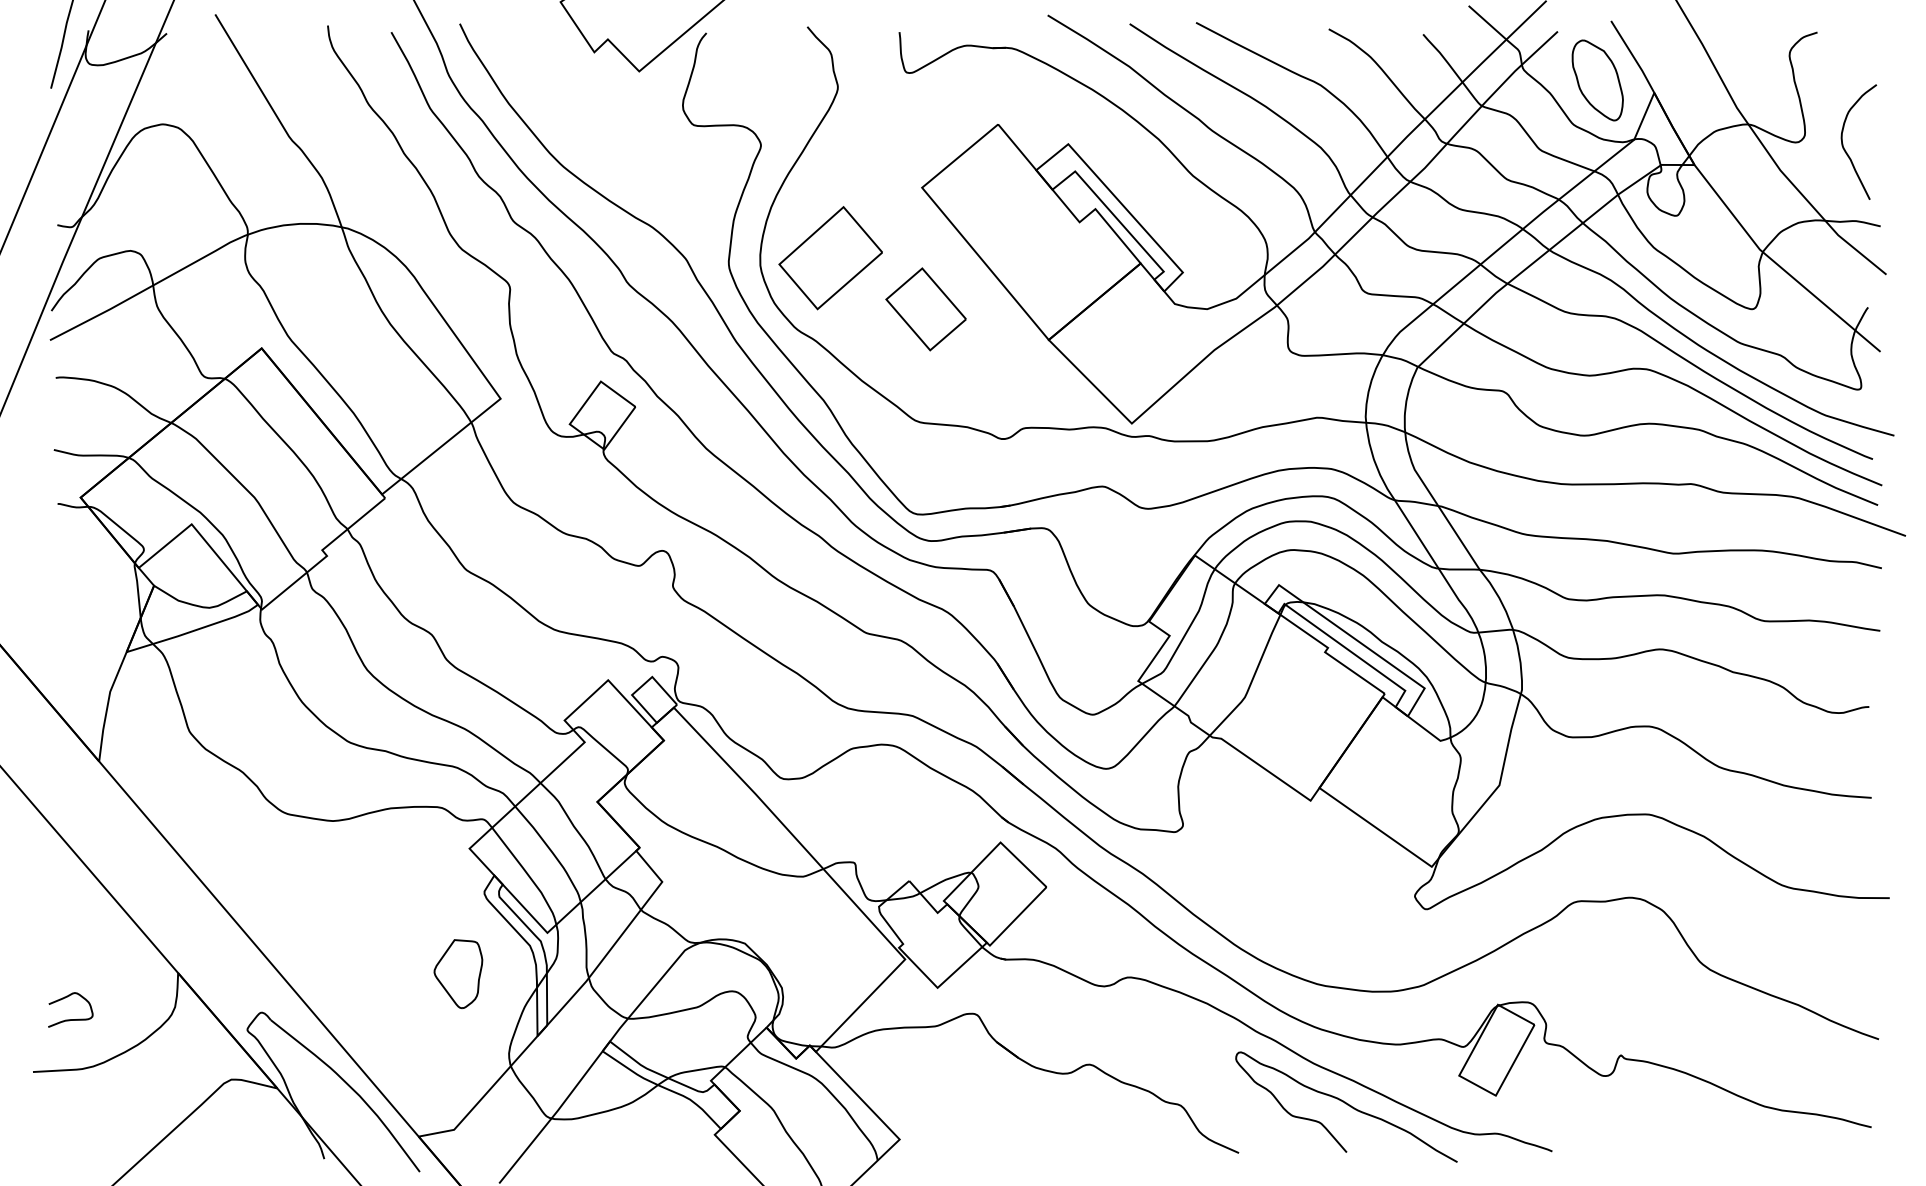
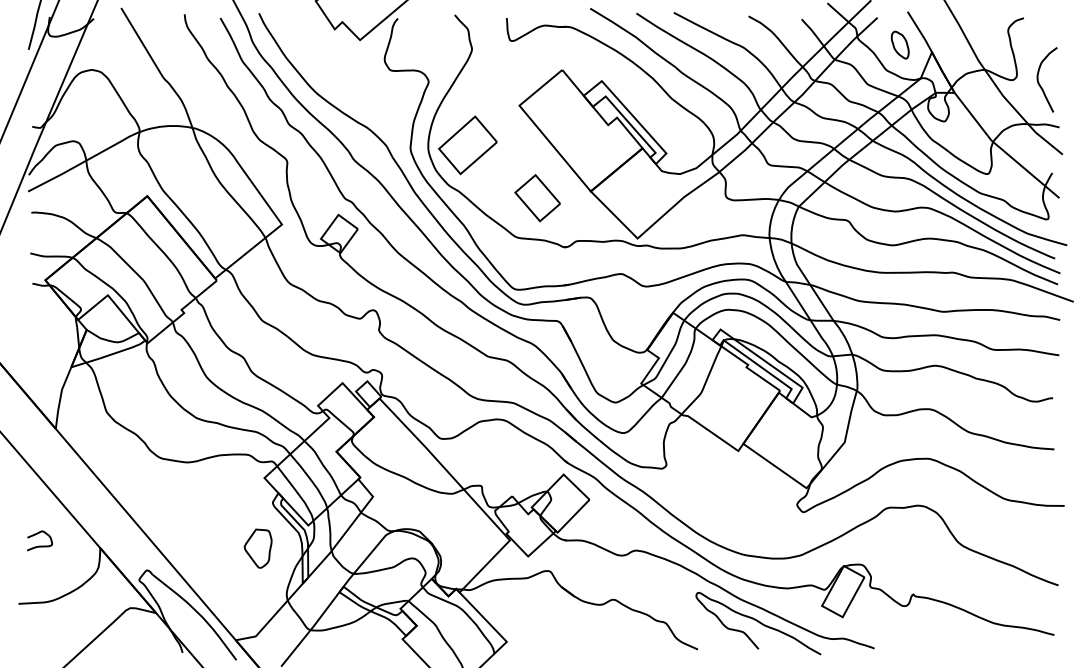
part: (1598, 79) -> (900, 44), size x0.6
part: (925, 309) -> (537, 198), moved
curve: (70, 1018) -> (39, 545), moved

